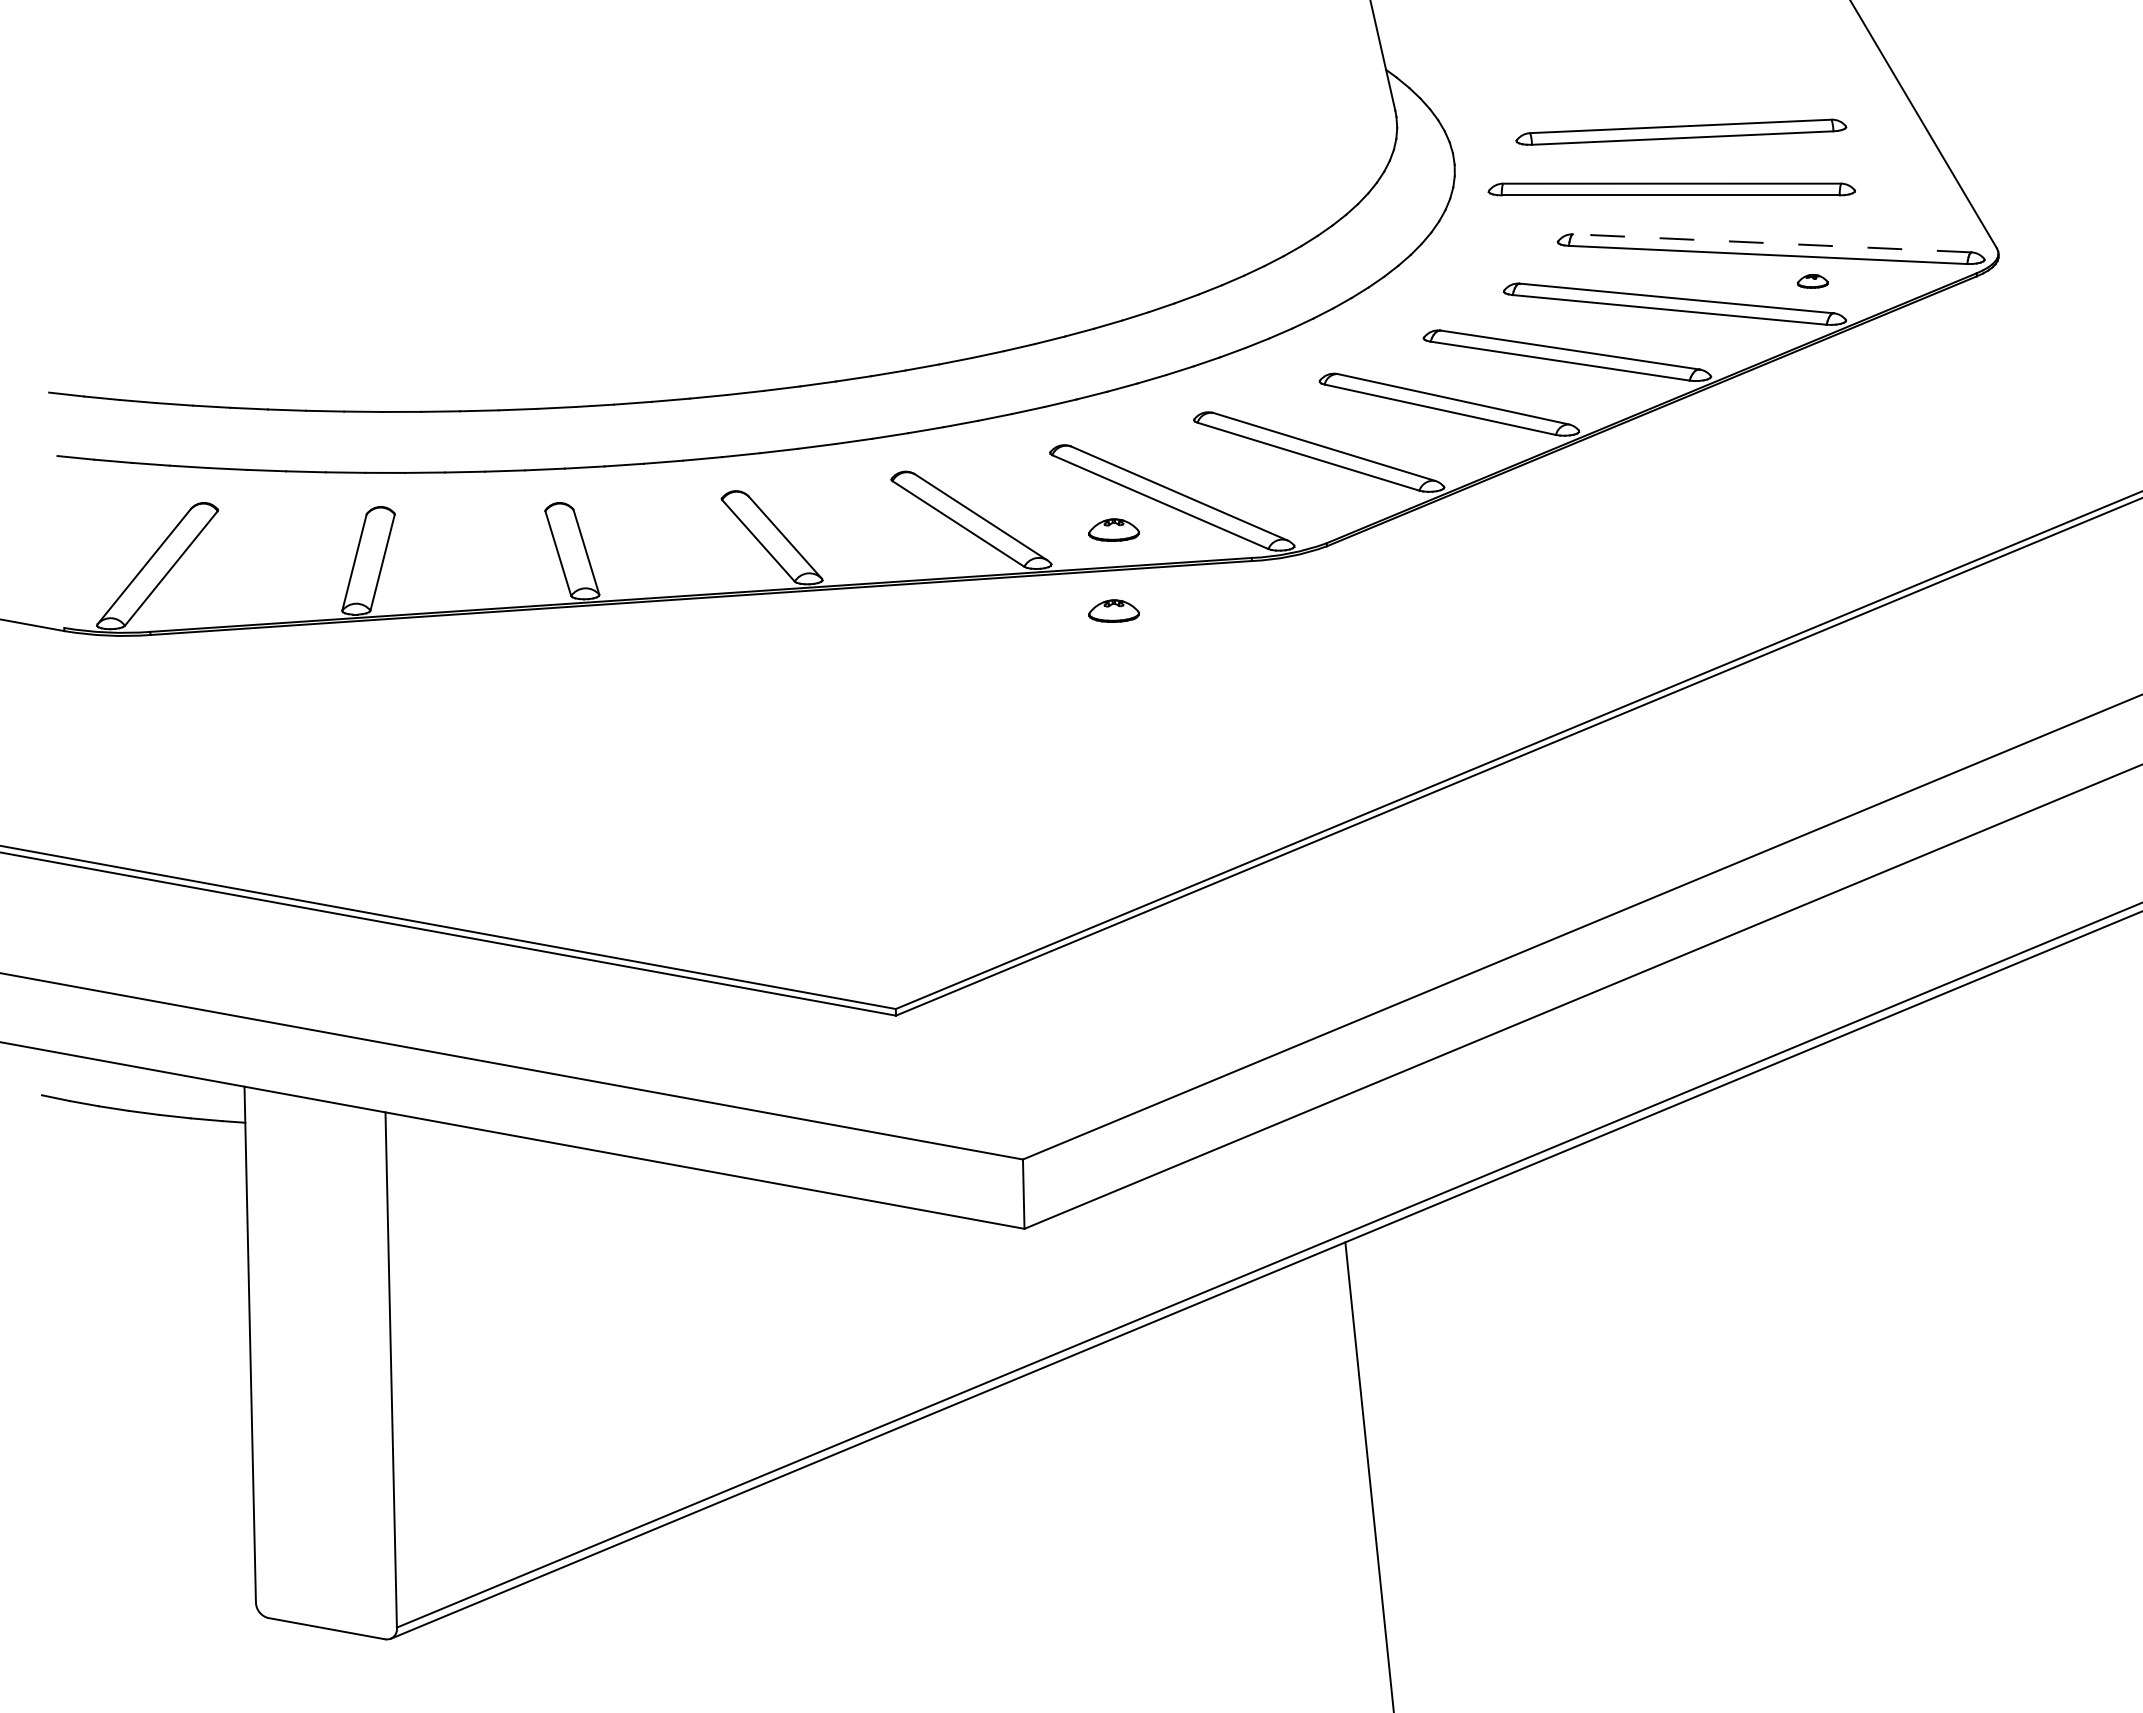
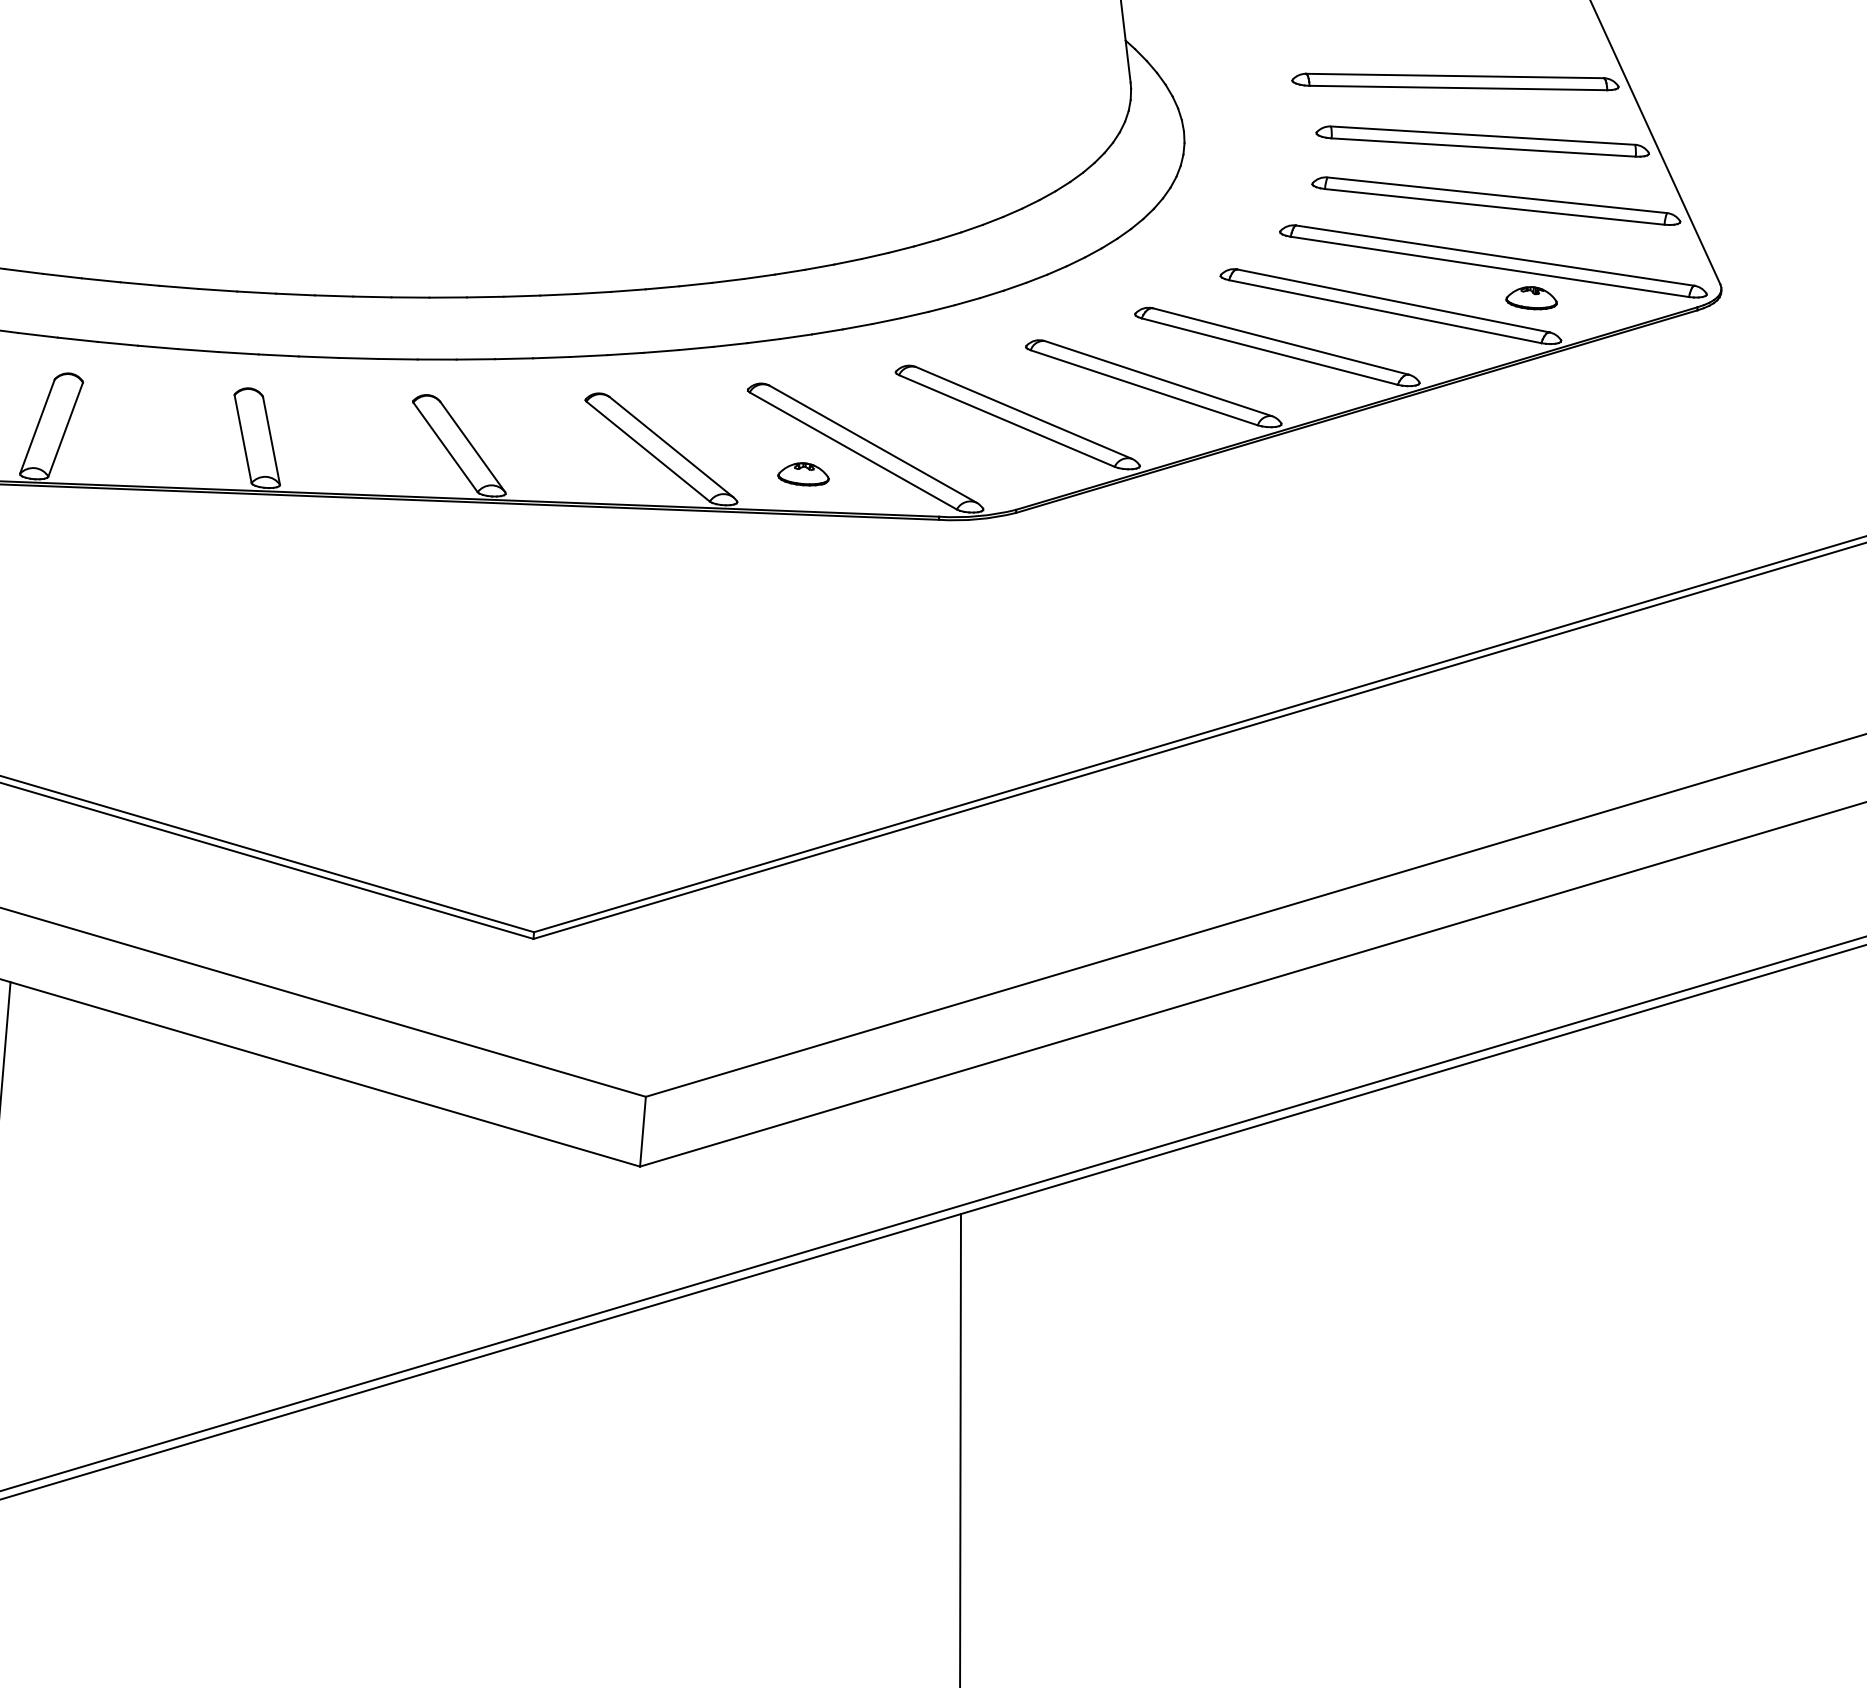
part: (1715, 76) -> (1455, 82), added
part: (1681, 131) -> (1483, 140), moved
part: (1671, 189) -> (1496, 201), moved
line: (1771, 243) -> (1494, 255), dashed -> solid
part: (1812, 281) -> (1531, 298), size x1.67
part: (1113, 610) -> (794, 554), removed

